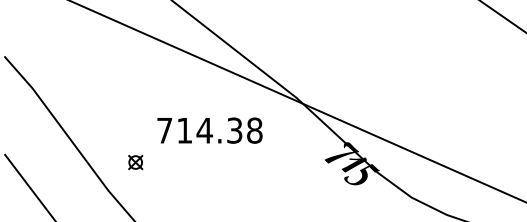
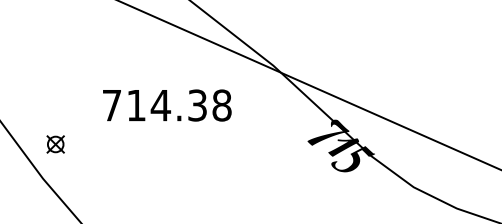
part: (135, 162) -> (55, 144), moved

